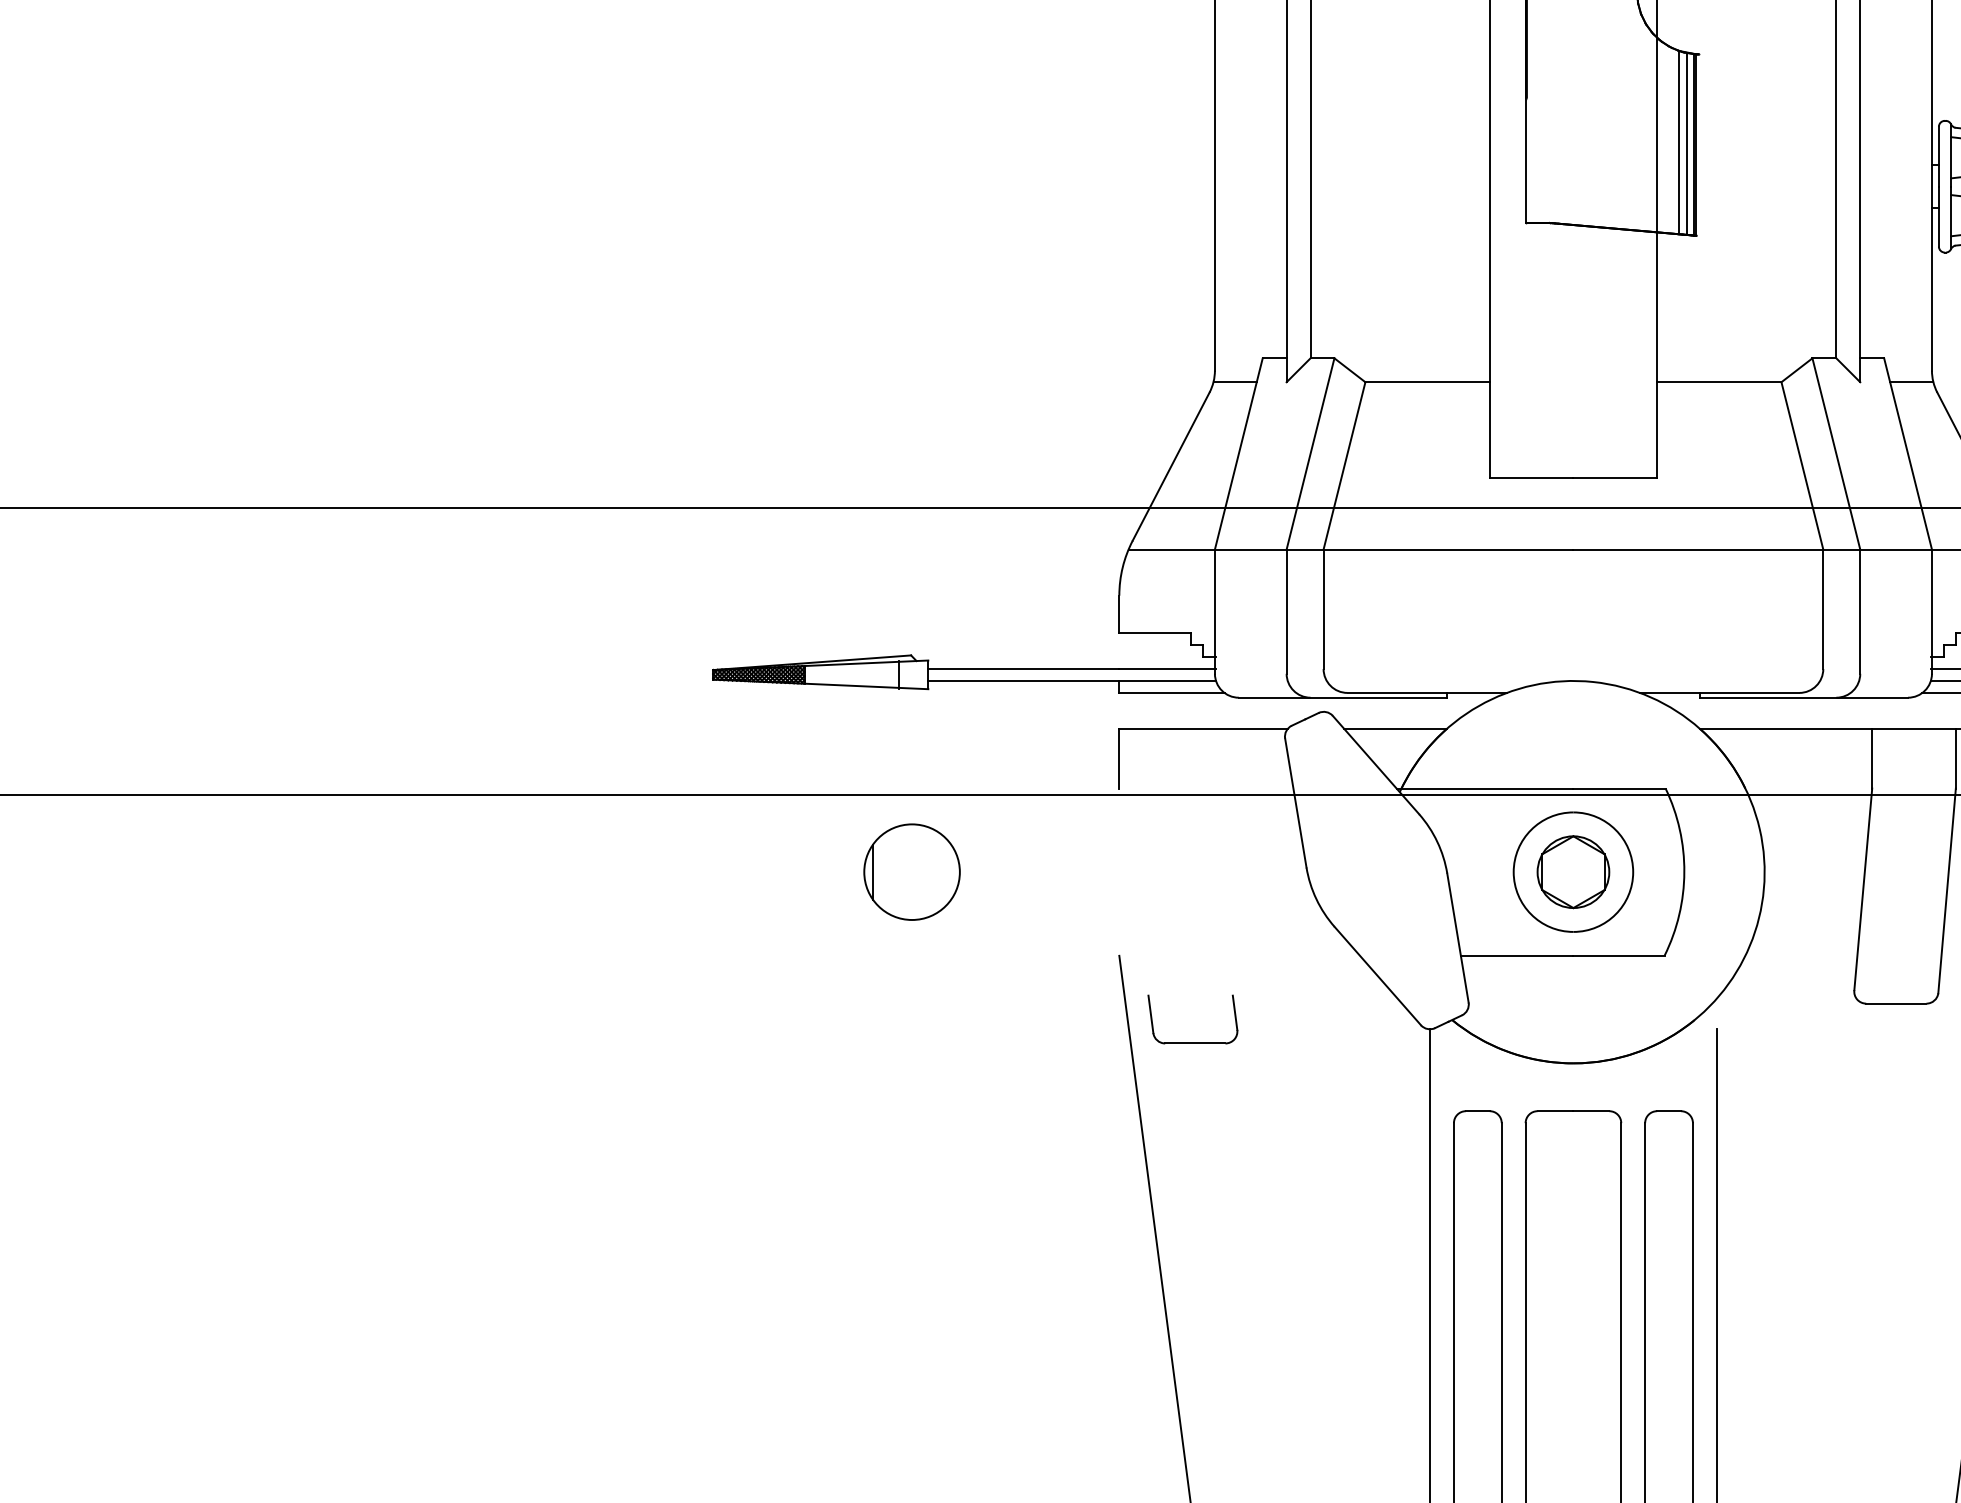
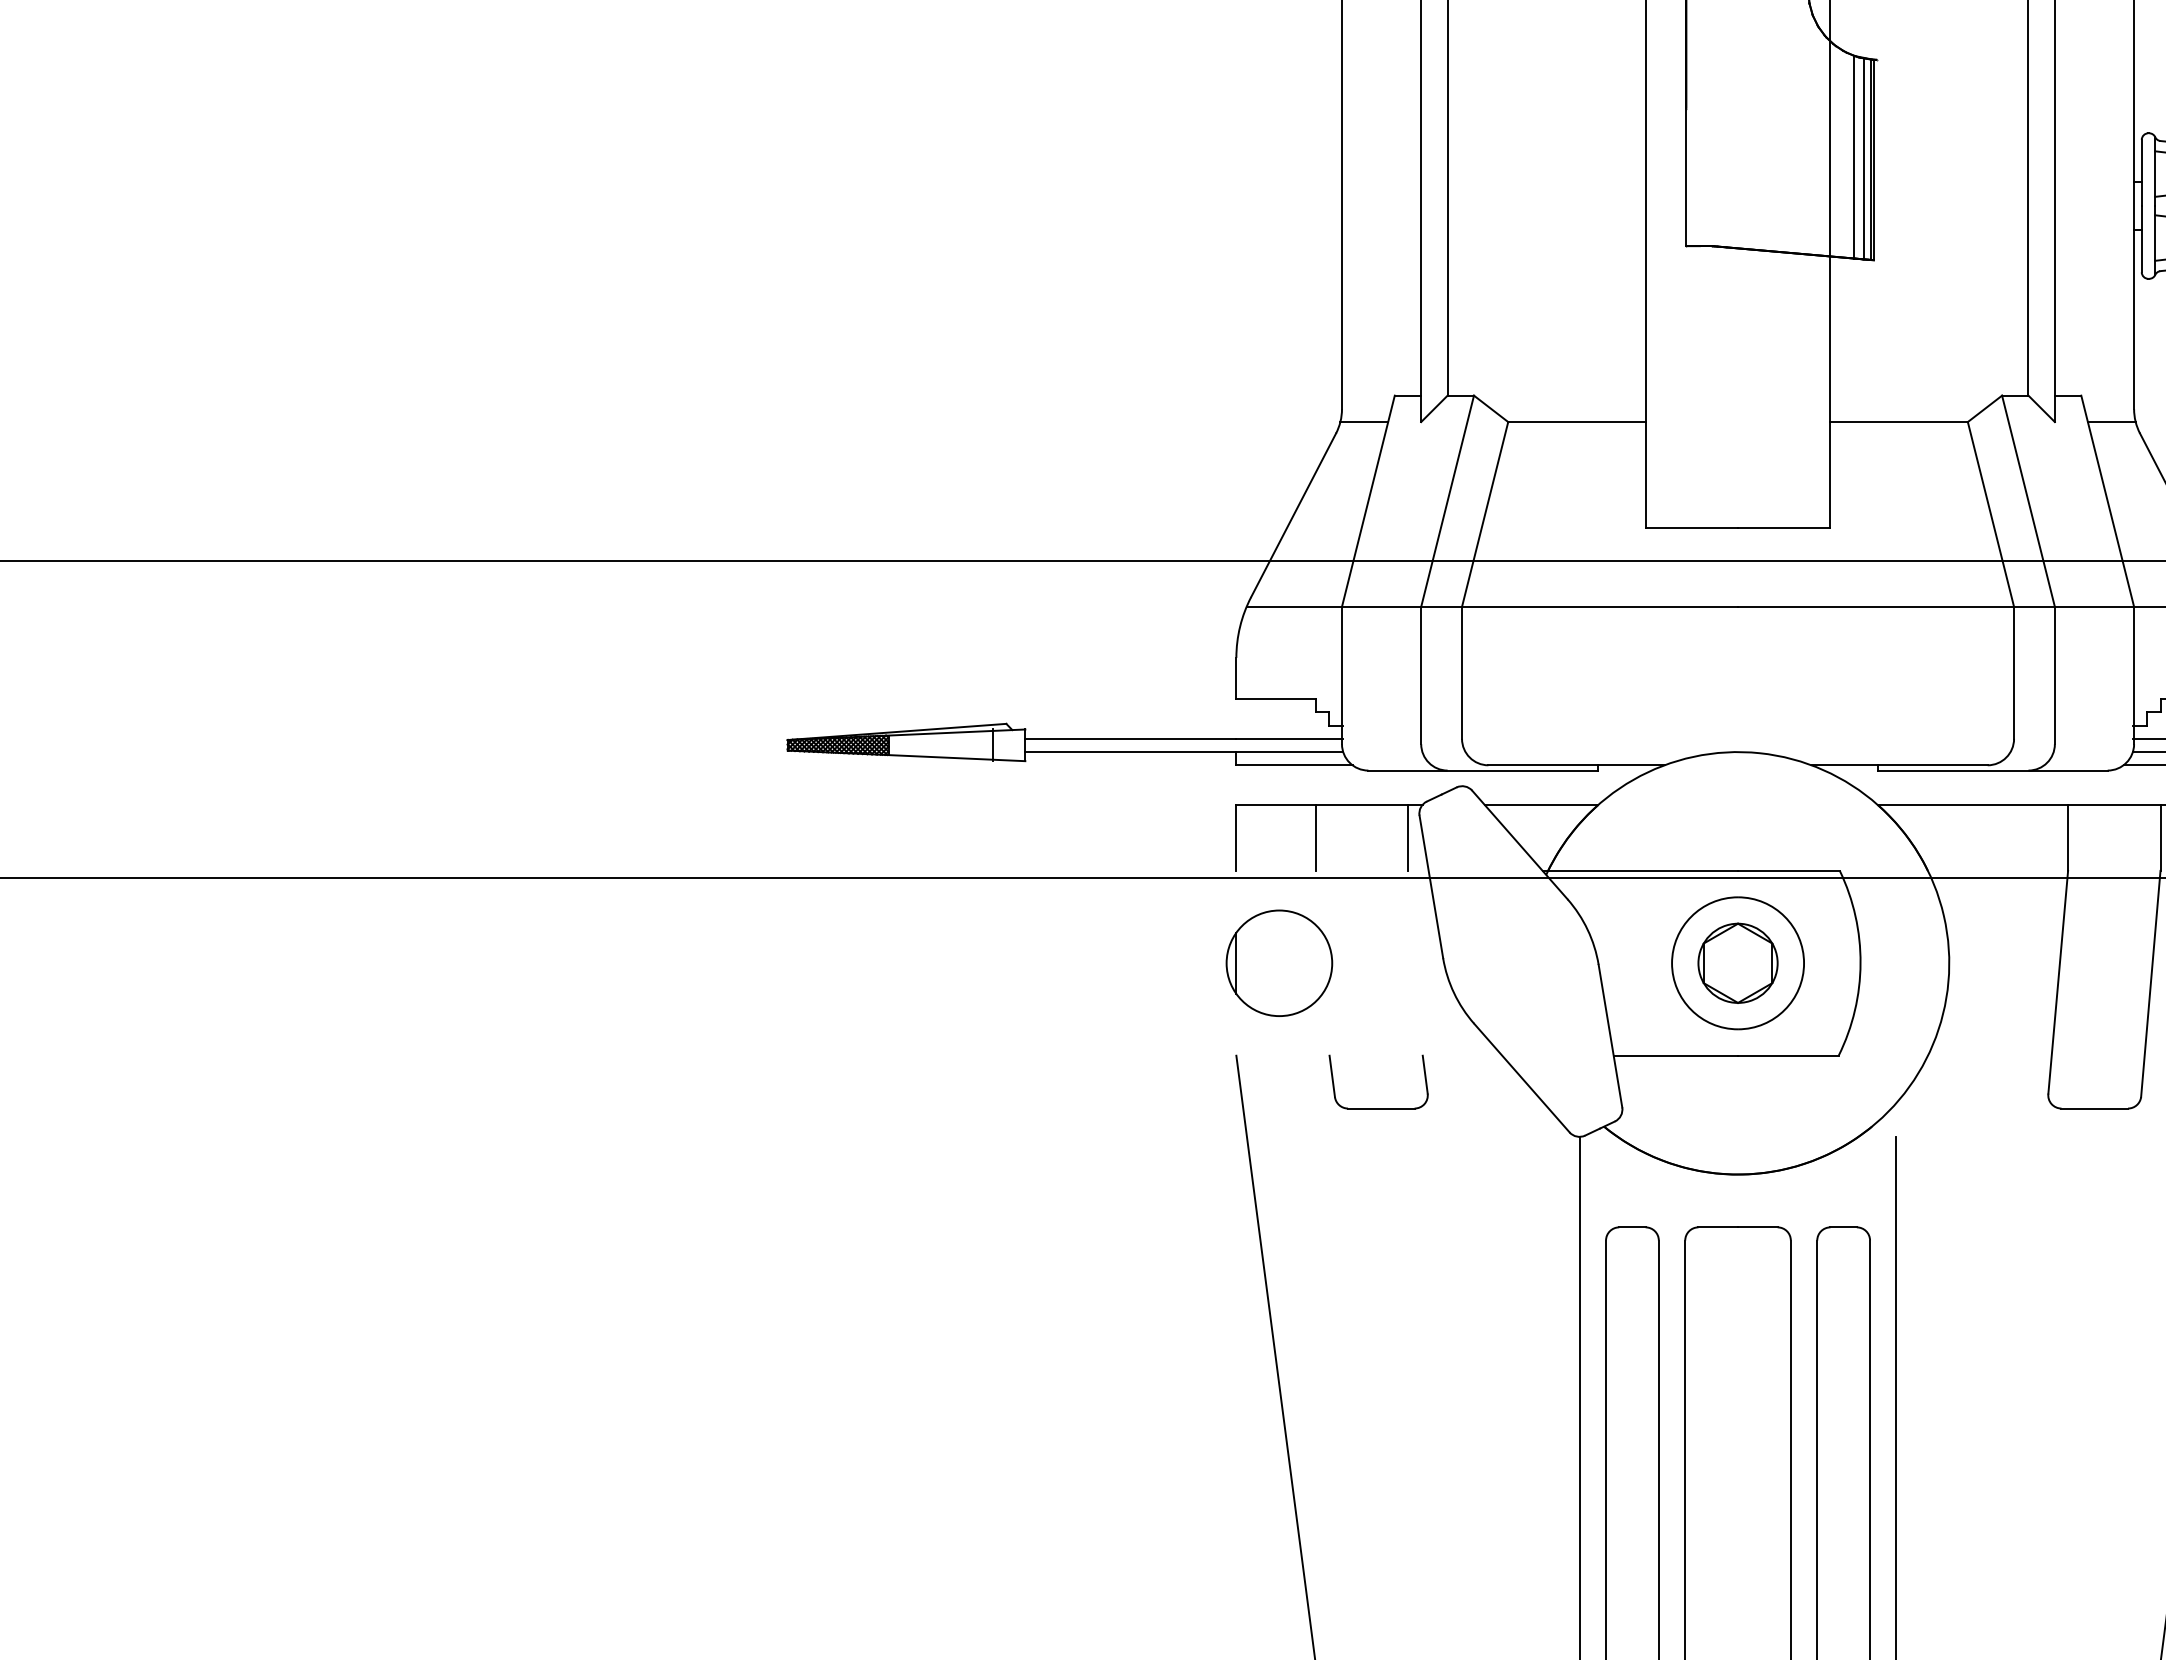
line: (1190, 758) -> (1315, 837), added
line: (1275, 758) -> (1408, 837), added
part: (912, 871) -> (1279, 962), moved
part: (1192, 1043) -> (1378, 1108), moved

